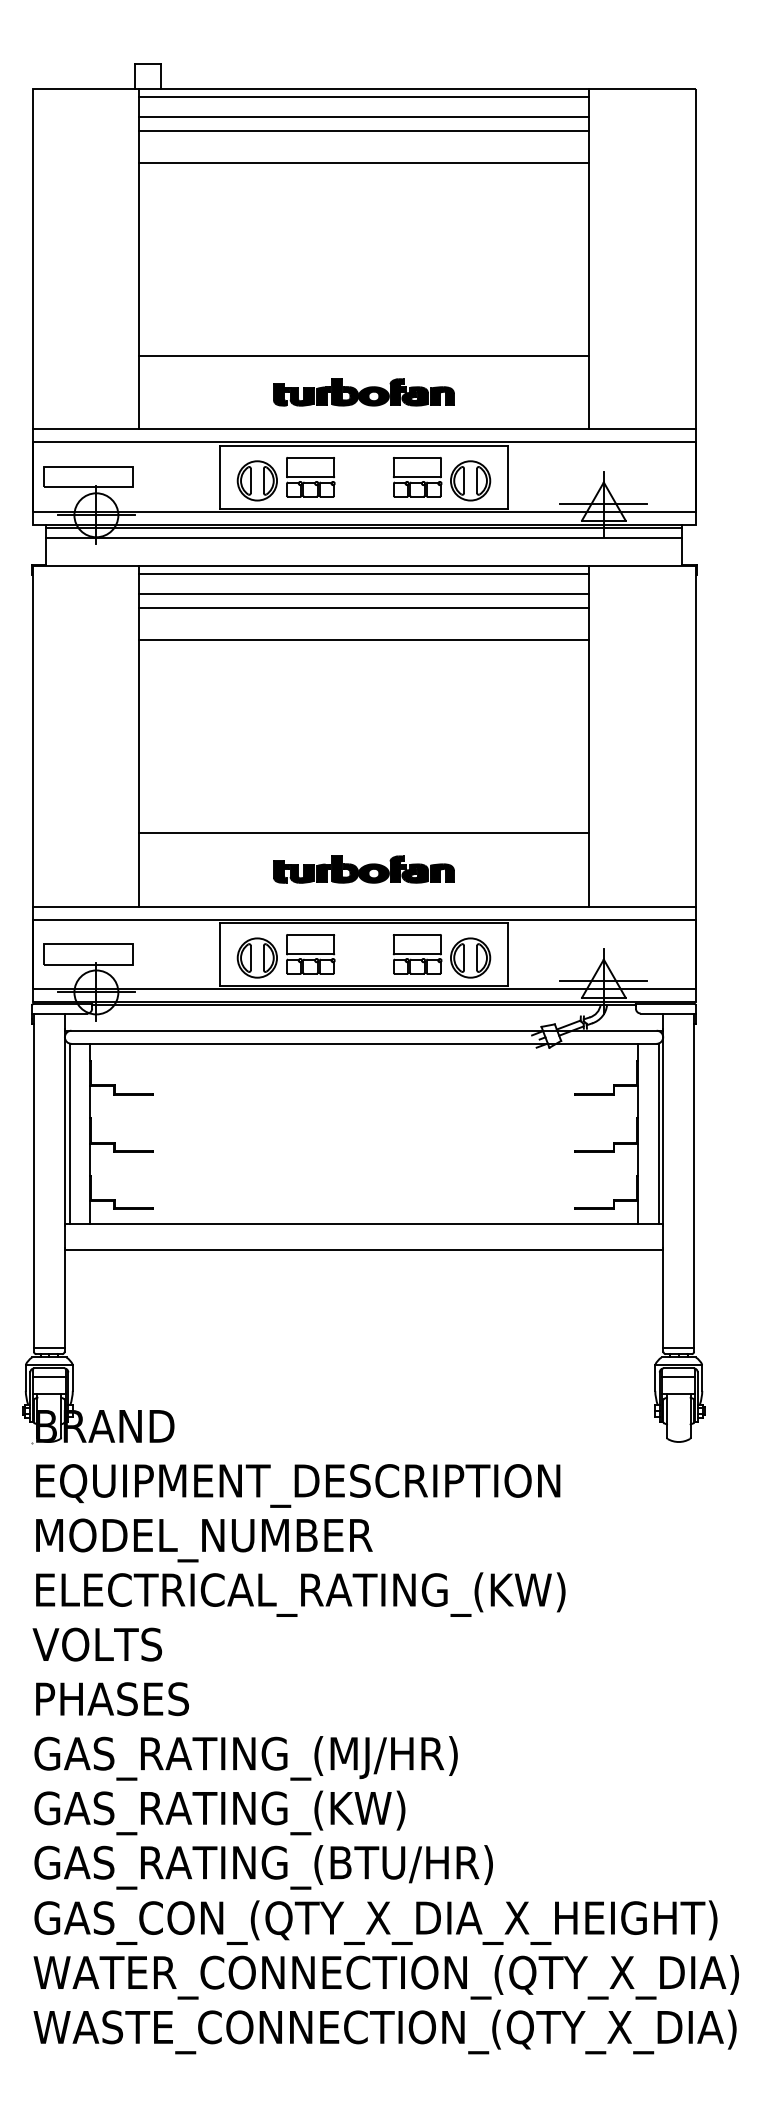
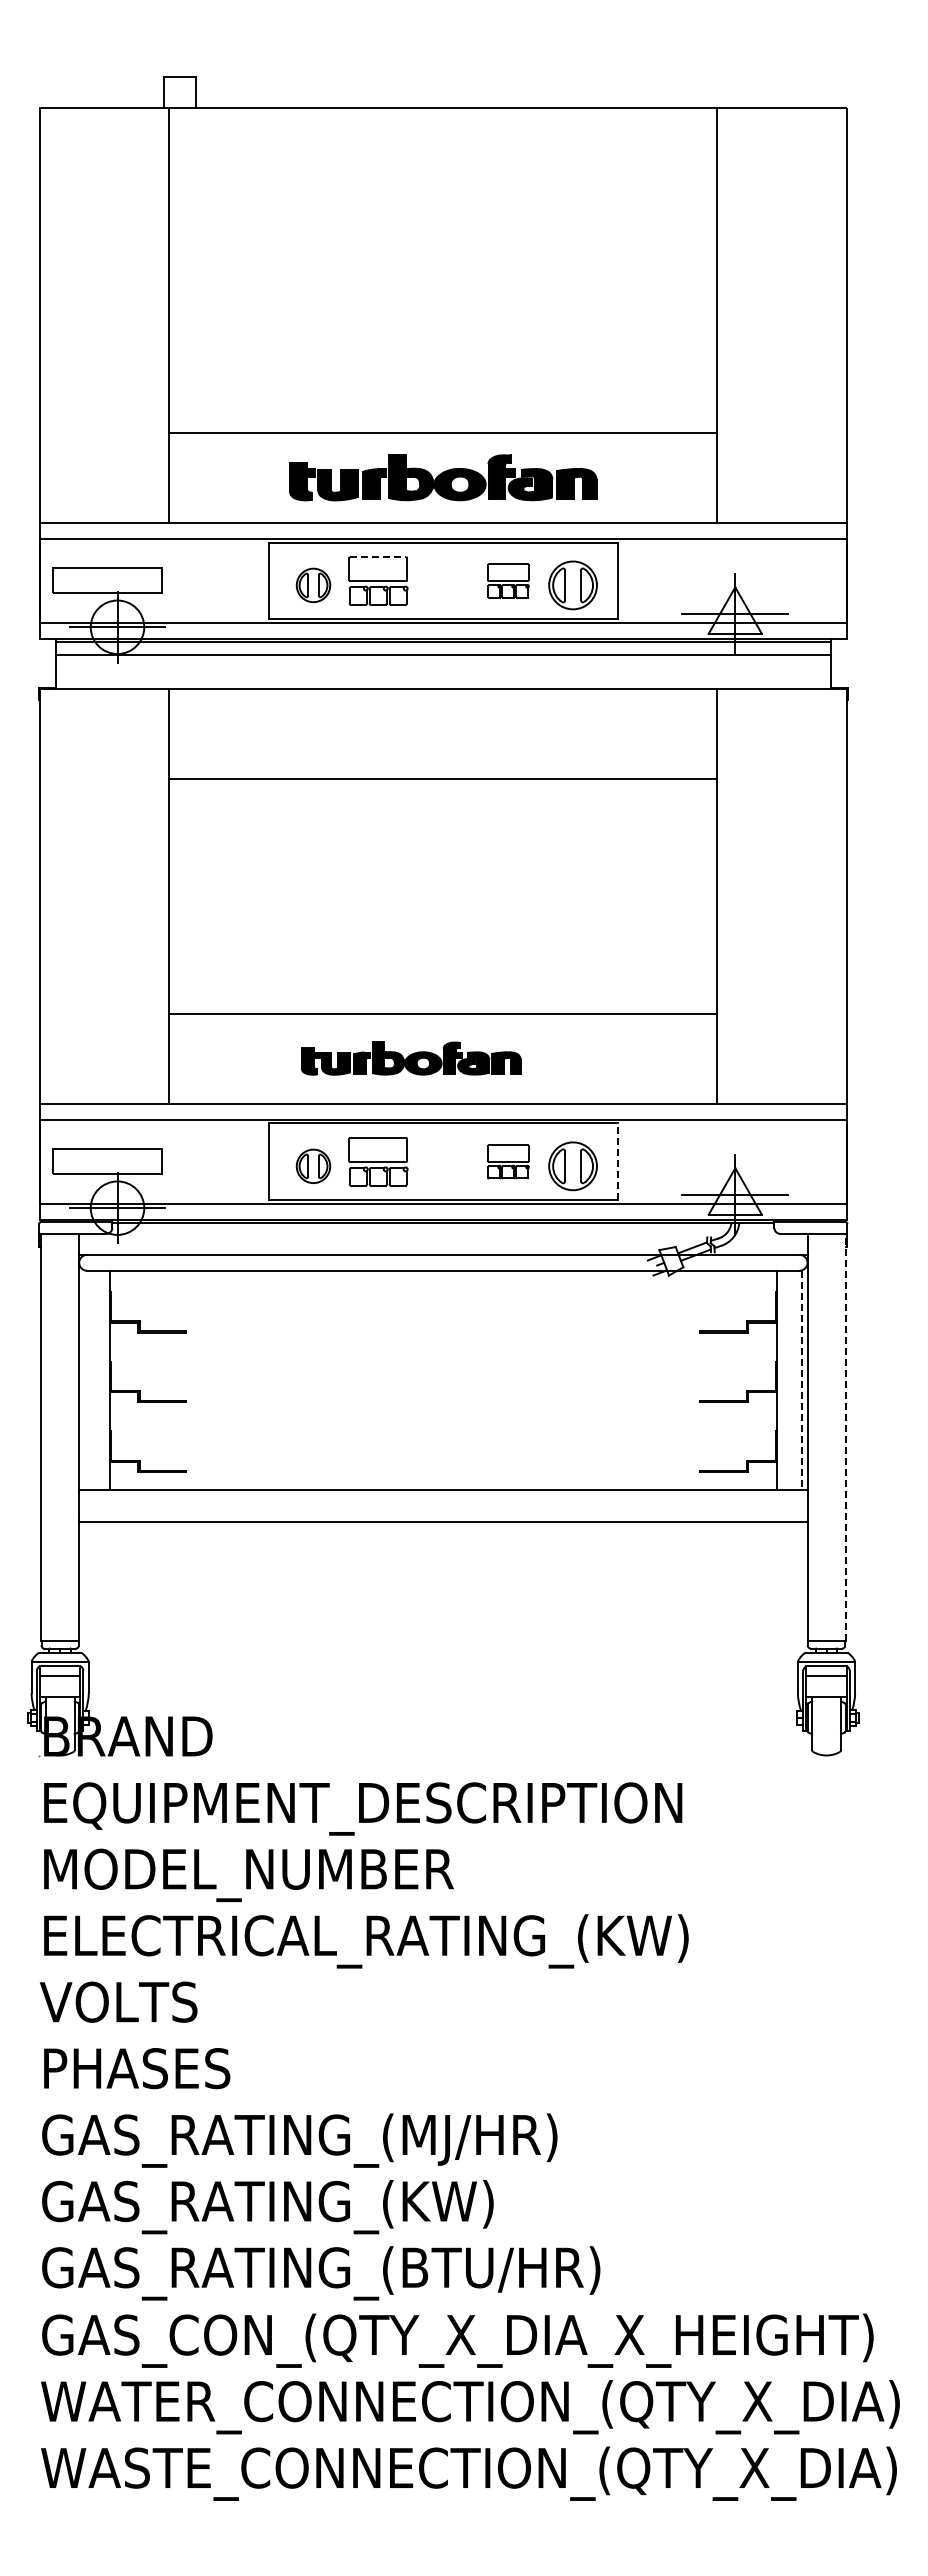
line: (364, 96) -> (443, 117), removed
line: (364, 117) -> (443, 142), removed
line: (364, 130) -> (443, 158), removed
line: (364, 162) -> (443, 197), removed
part: (364, 392) -> (443, 477), size x1.4
line: (310, 457) -> (378, 557), solid -> dashed
part: (417, 476) -> (508, 580), size x0.7
part: (257, 480) -> (313, 585), size x0.7
line: (364, 573) -> (443, 698), removed
line: (364, 594) -> (443, 723), removed
line: (364, 607) -> (443, 739), removed
part: (364, 869) -> (411, 1058), moved
part: (417, 954) -> (508, 1161), size x0.7
line: (507, 954) -> (618, 1161), solid -> dashed
part: (257, 958) -> (313, 1166), size x0.7
line: (69, 1133) -> (84, 1380), removed
line: (658, 1133) -> (801, 1380), solid -> dashed
line: (694, 1179) -> (845, 1436), solid -> dashed

